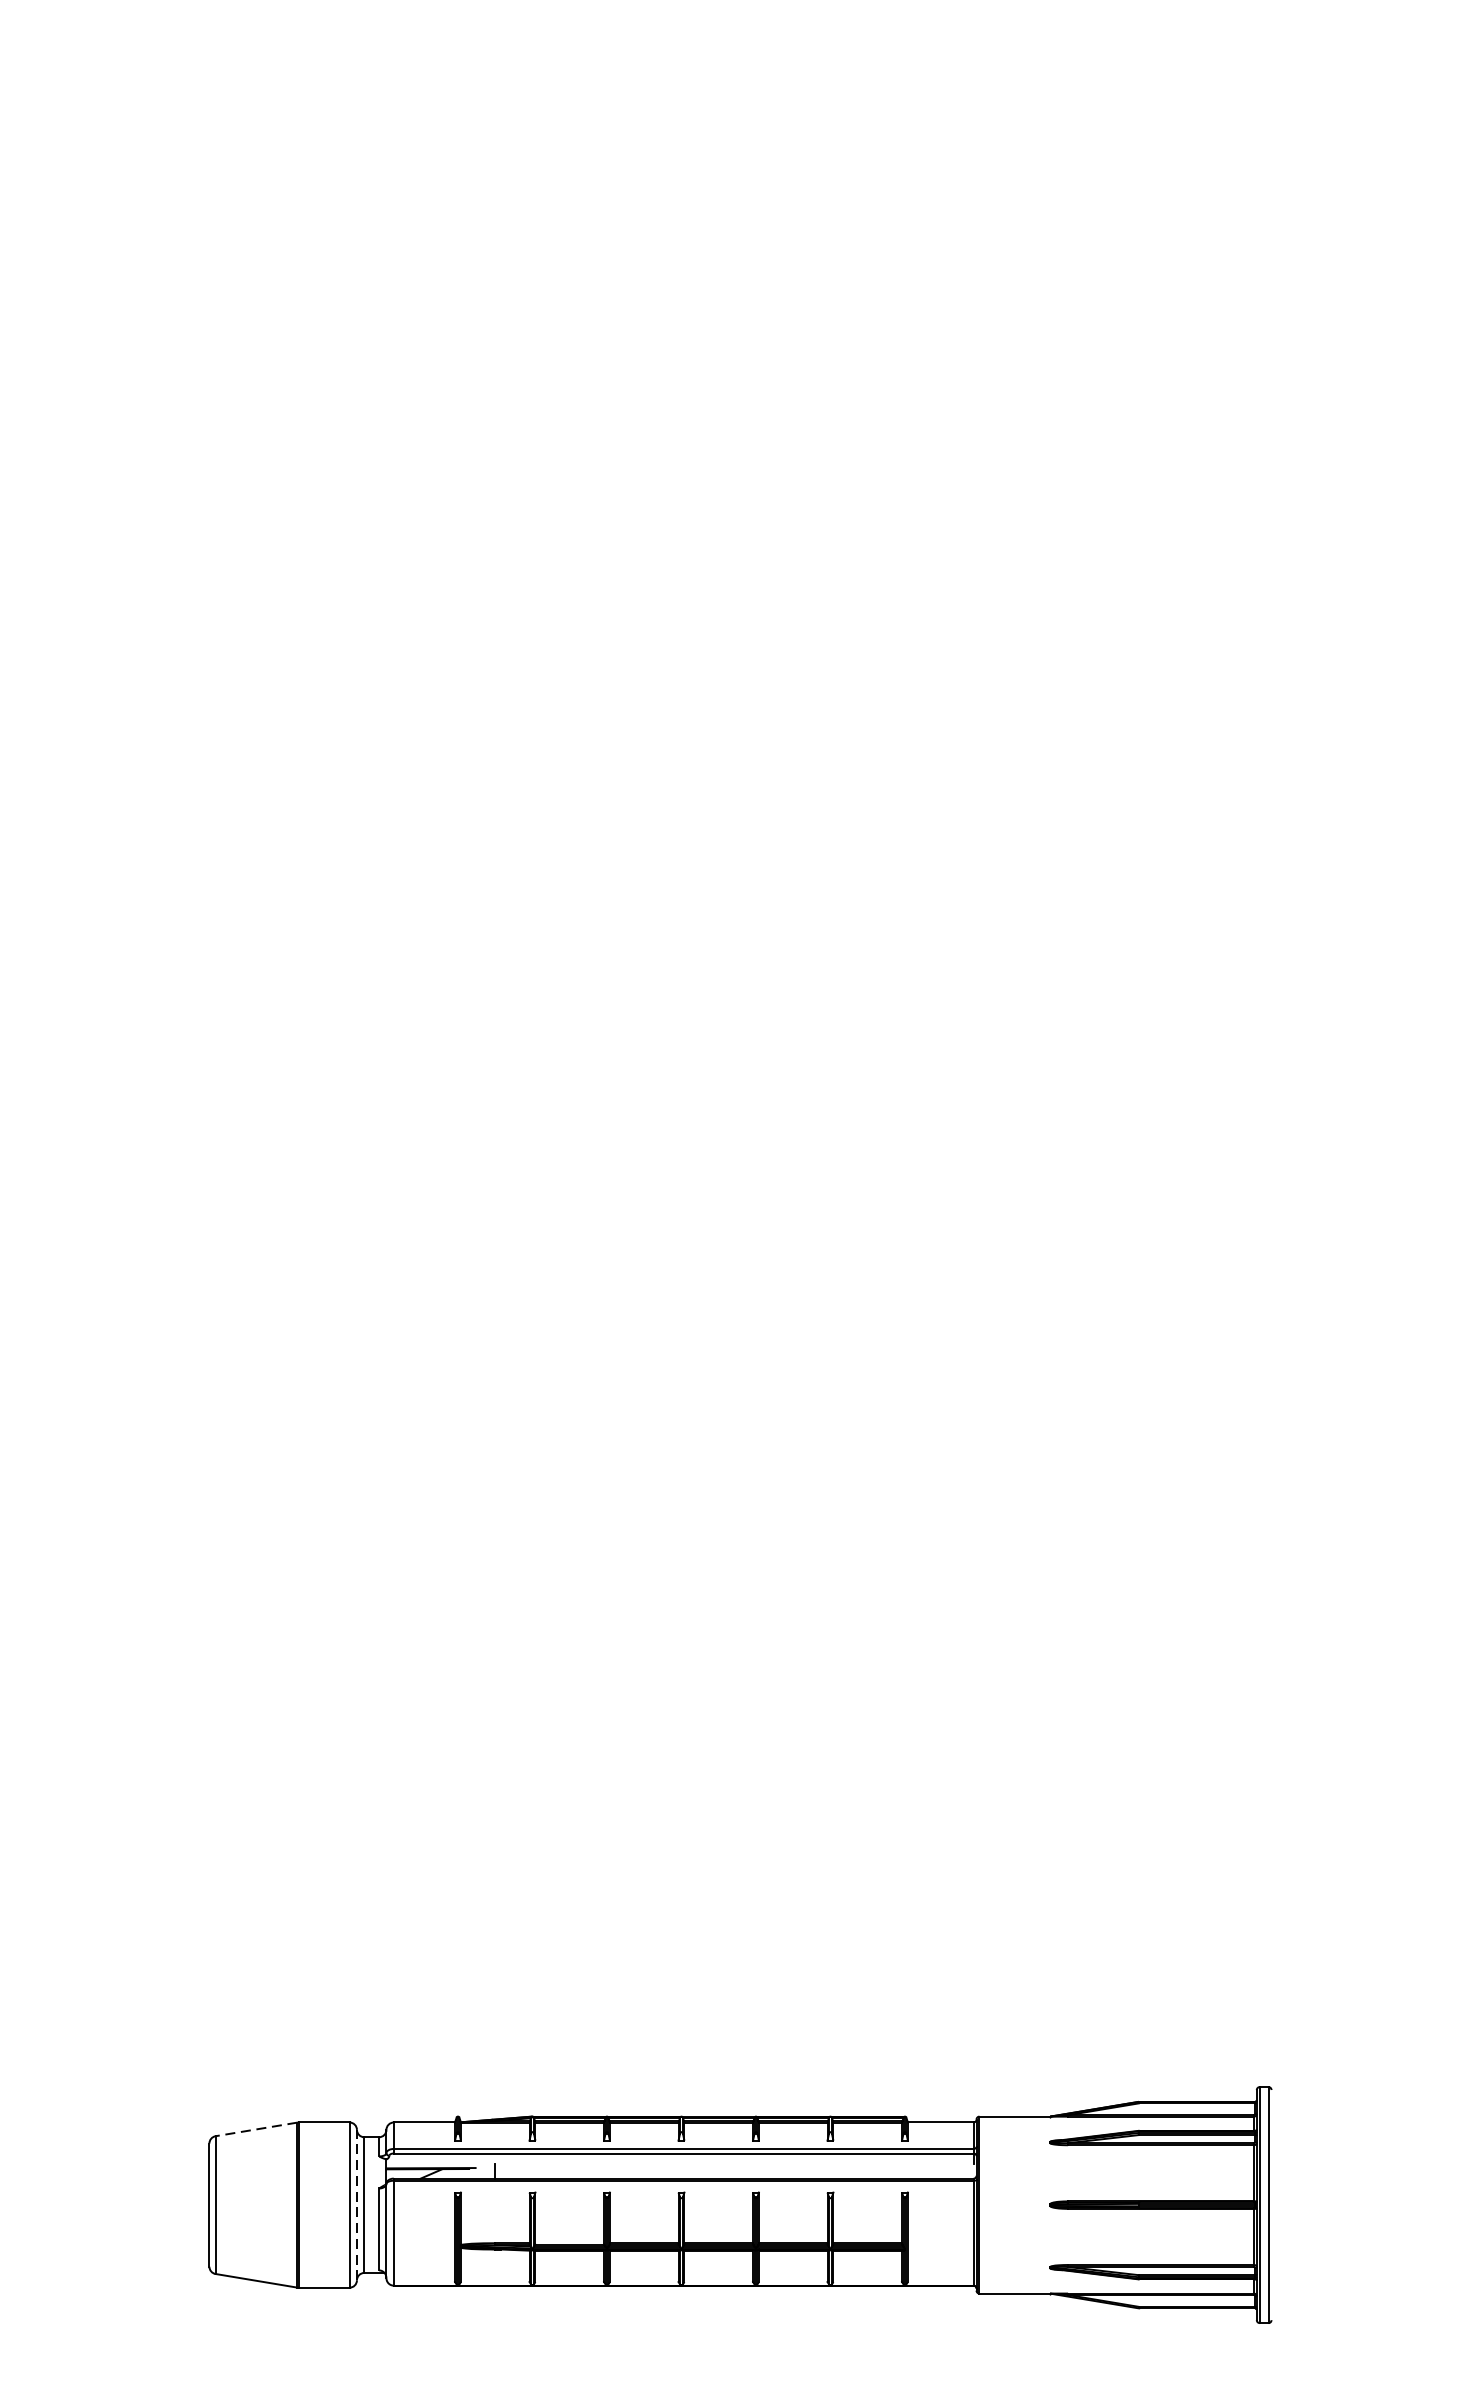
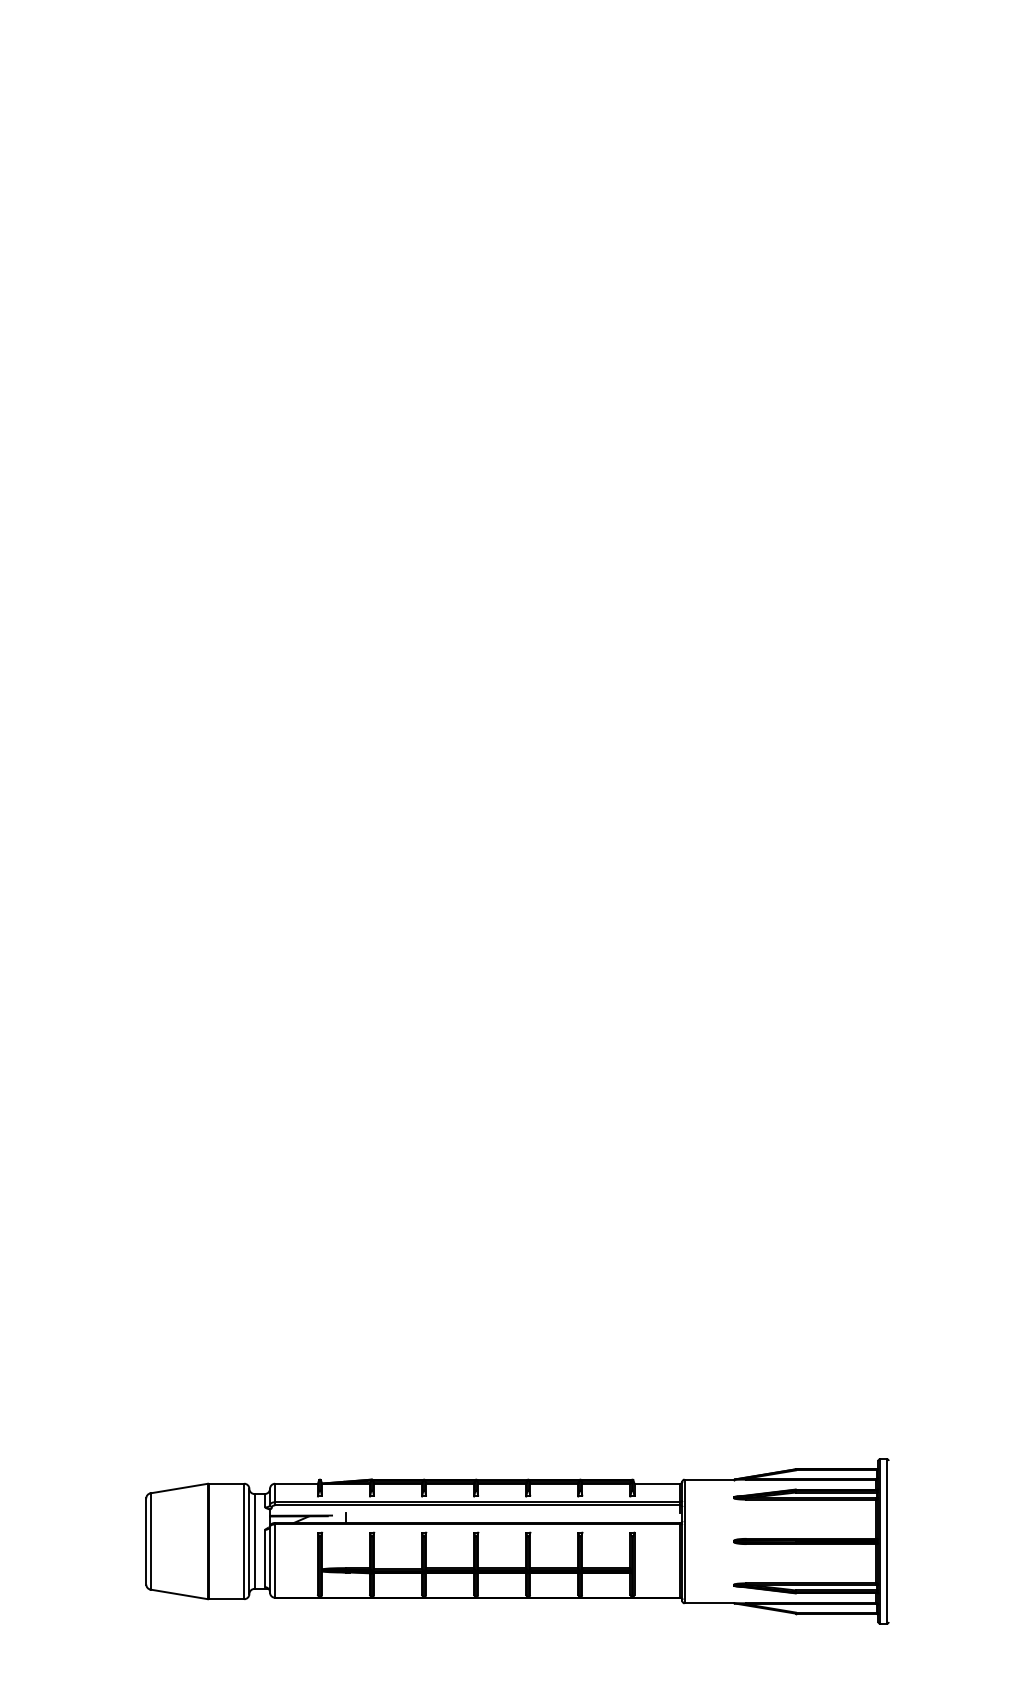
line: (256, 2129) -> (179, 1488), dashed -> solid
line: (357, 2205) -> (249, 1541), dashed -> solid

